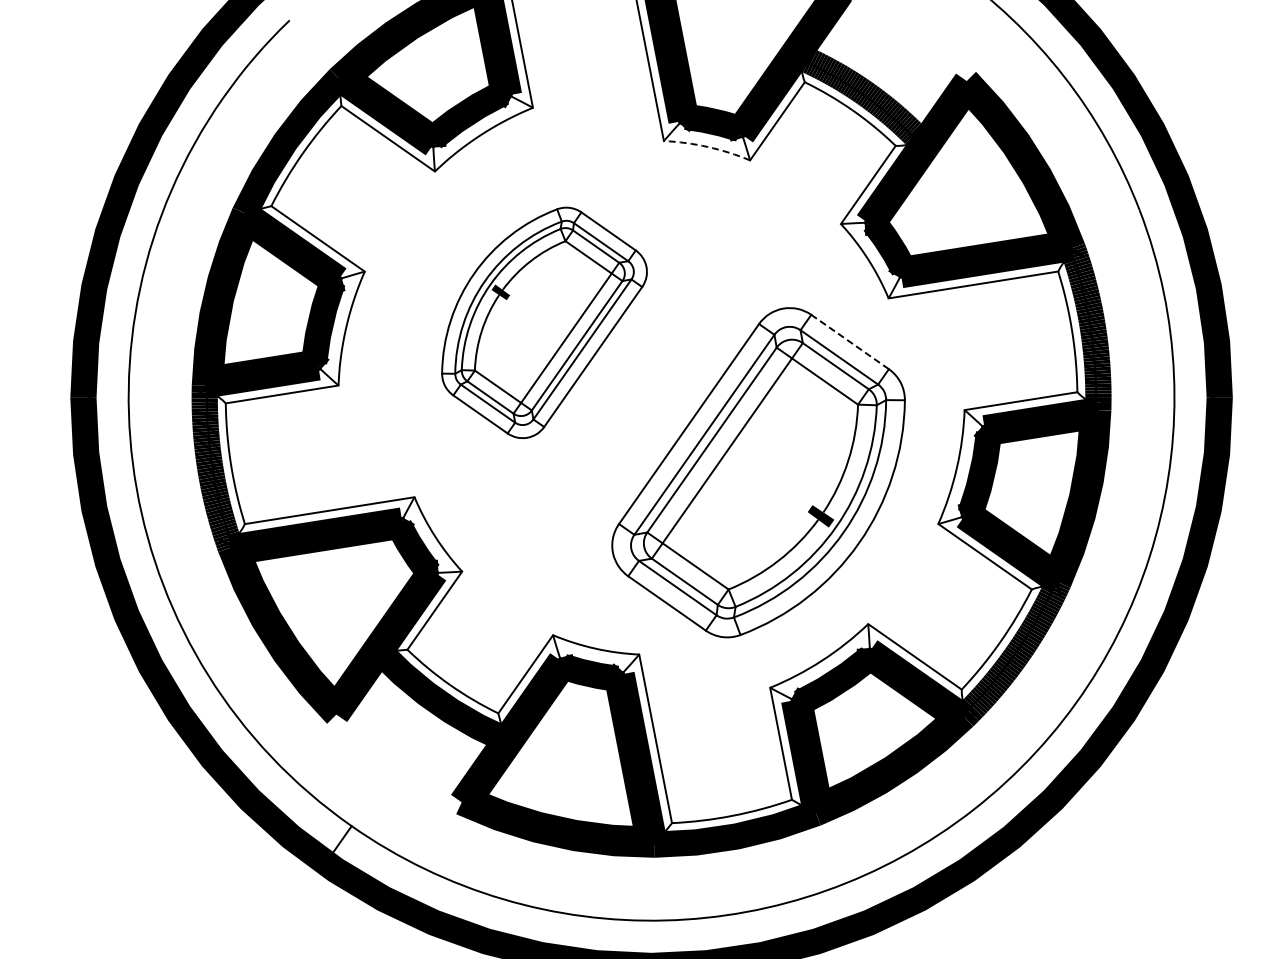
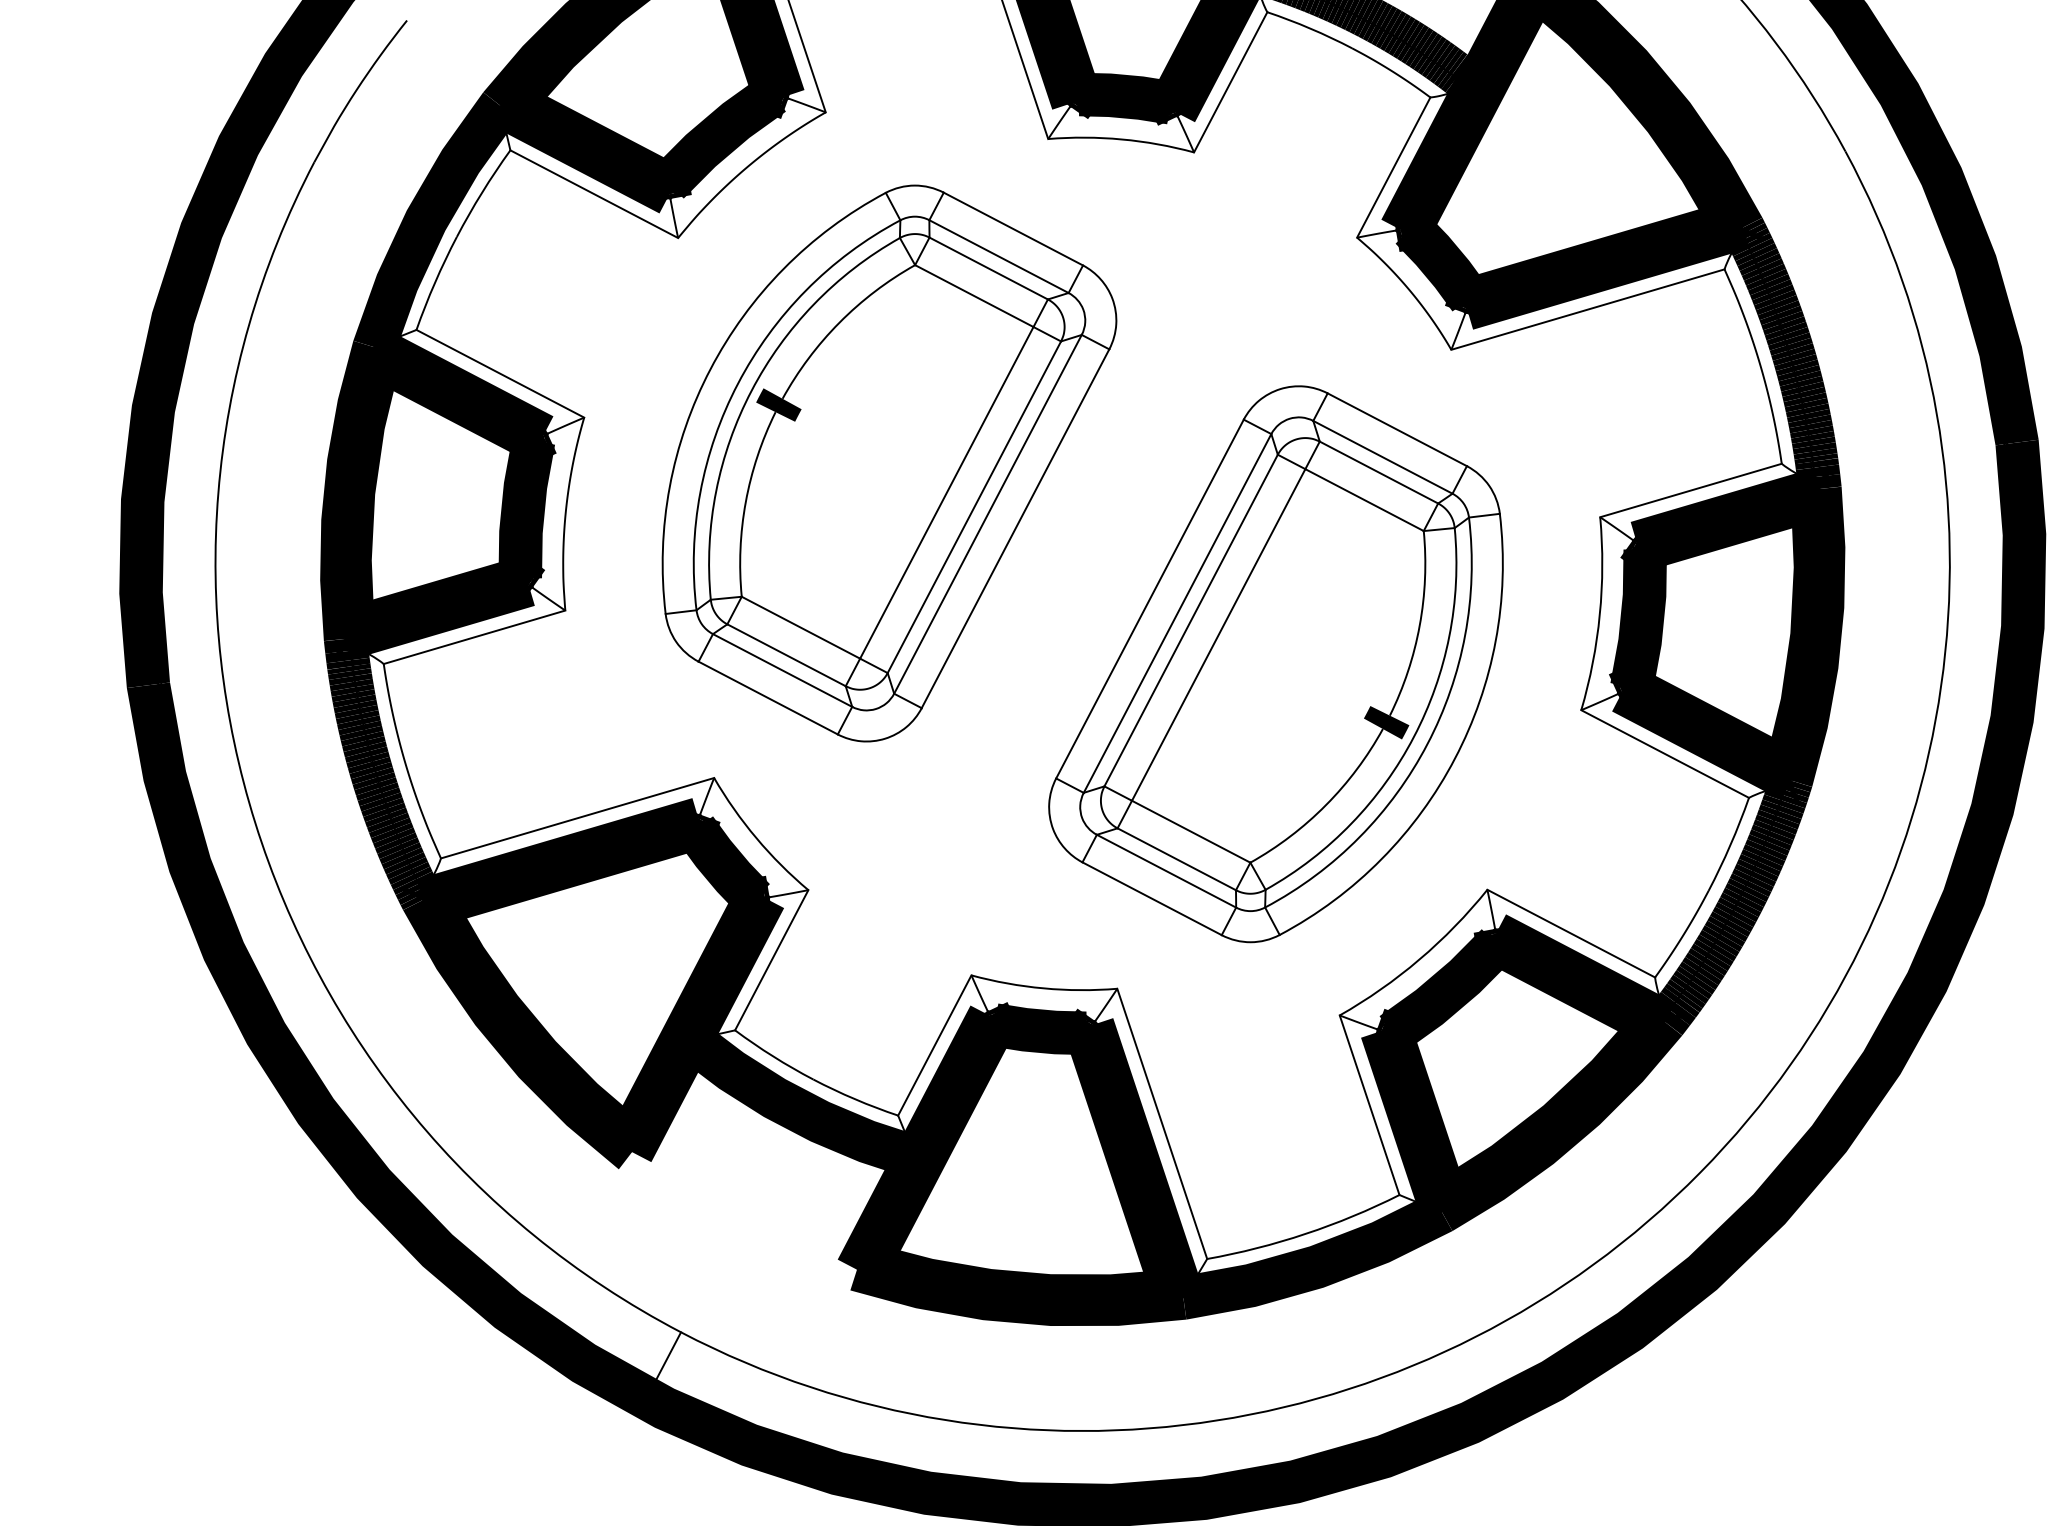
arc: (707, 147) -> (1121, 140), dashed -> solid
part: (544, 322) -> (890, 462), size x1.43
line: (849, 341) -> (1396, 429), dashed -> solid

